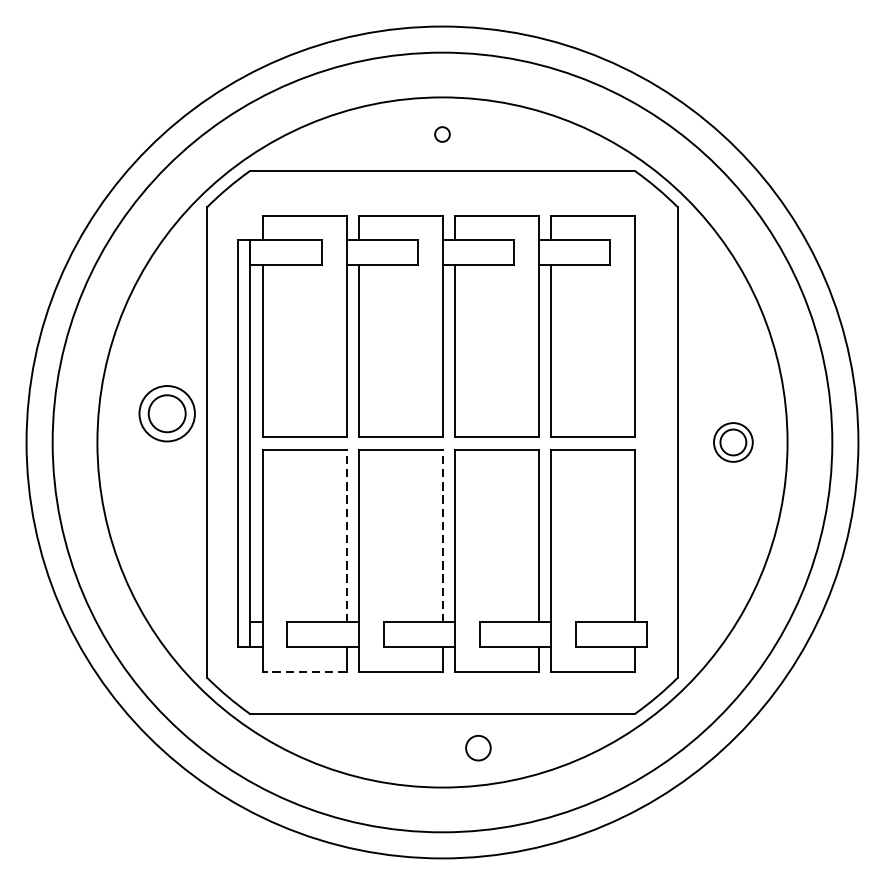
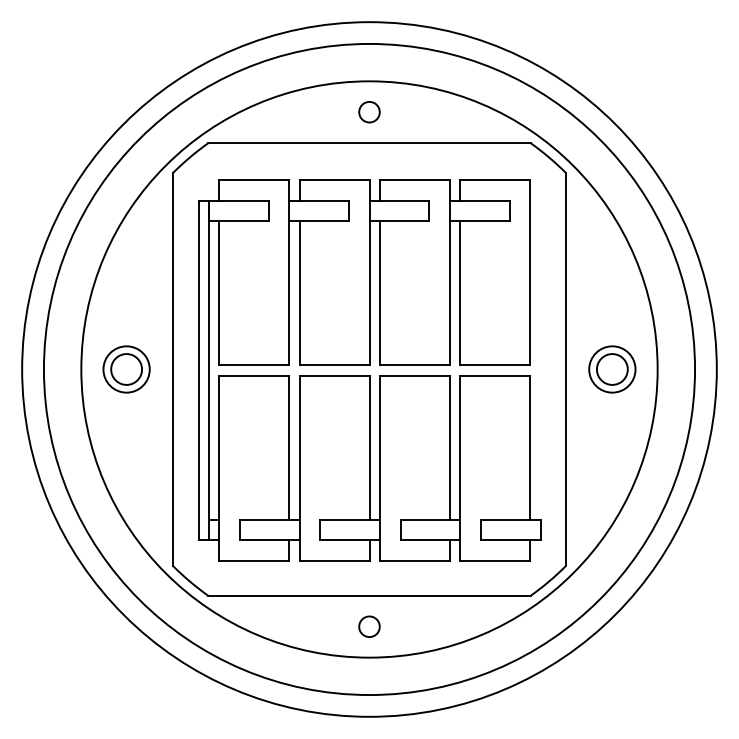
circle: (442, 134) -> (369, 112), size x1.67
part: (167, 413) -> (126, 369), moved
part: (733, 442) -> (612, 369), size x1.43
line: (346, 535) -> (289, 447), dashed -> solid
line: (442, 535) -> (369, 447), dashed -> solid
line: (304, 671) -> (254, 560), dashed -> solid
circle: (478, 747) -> (369, 626), moved

